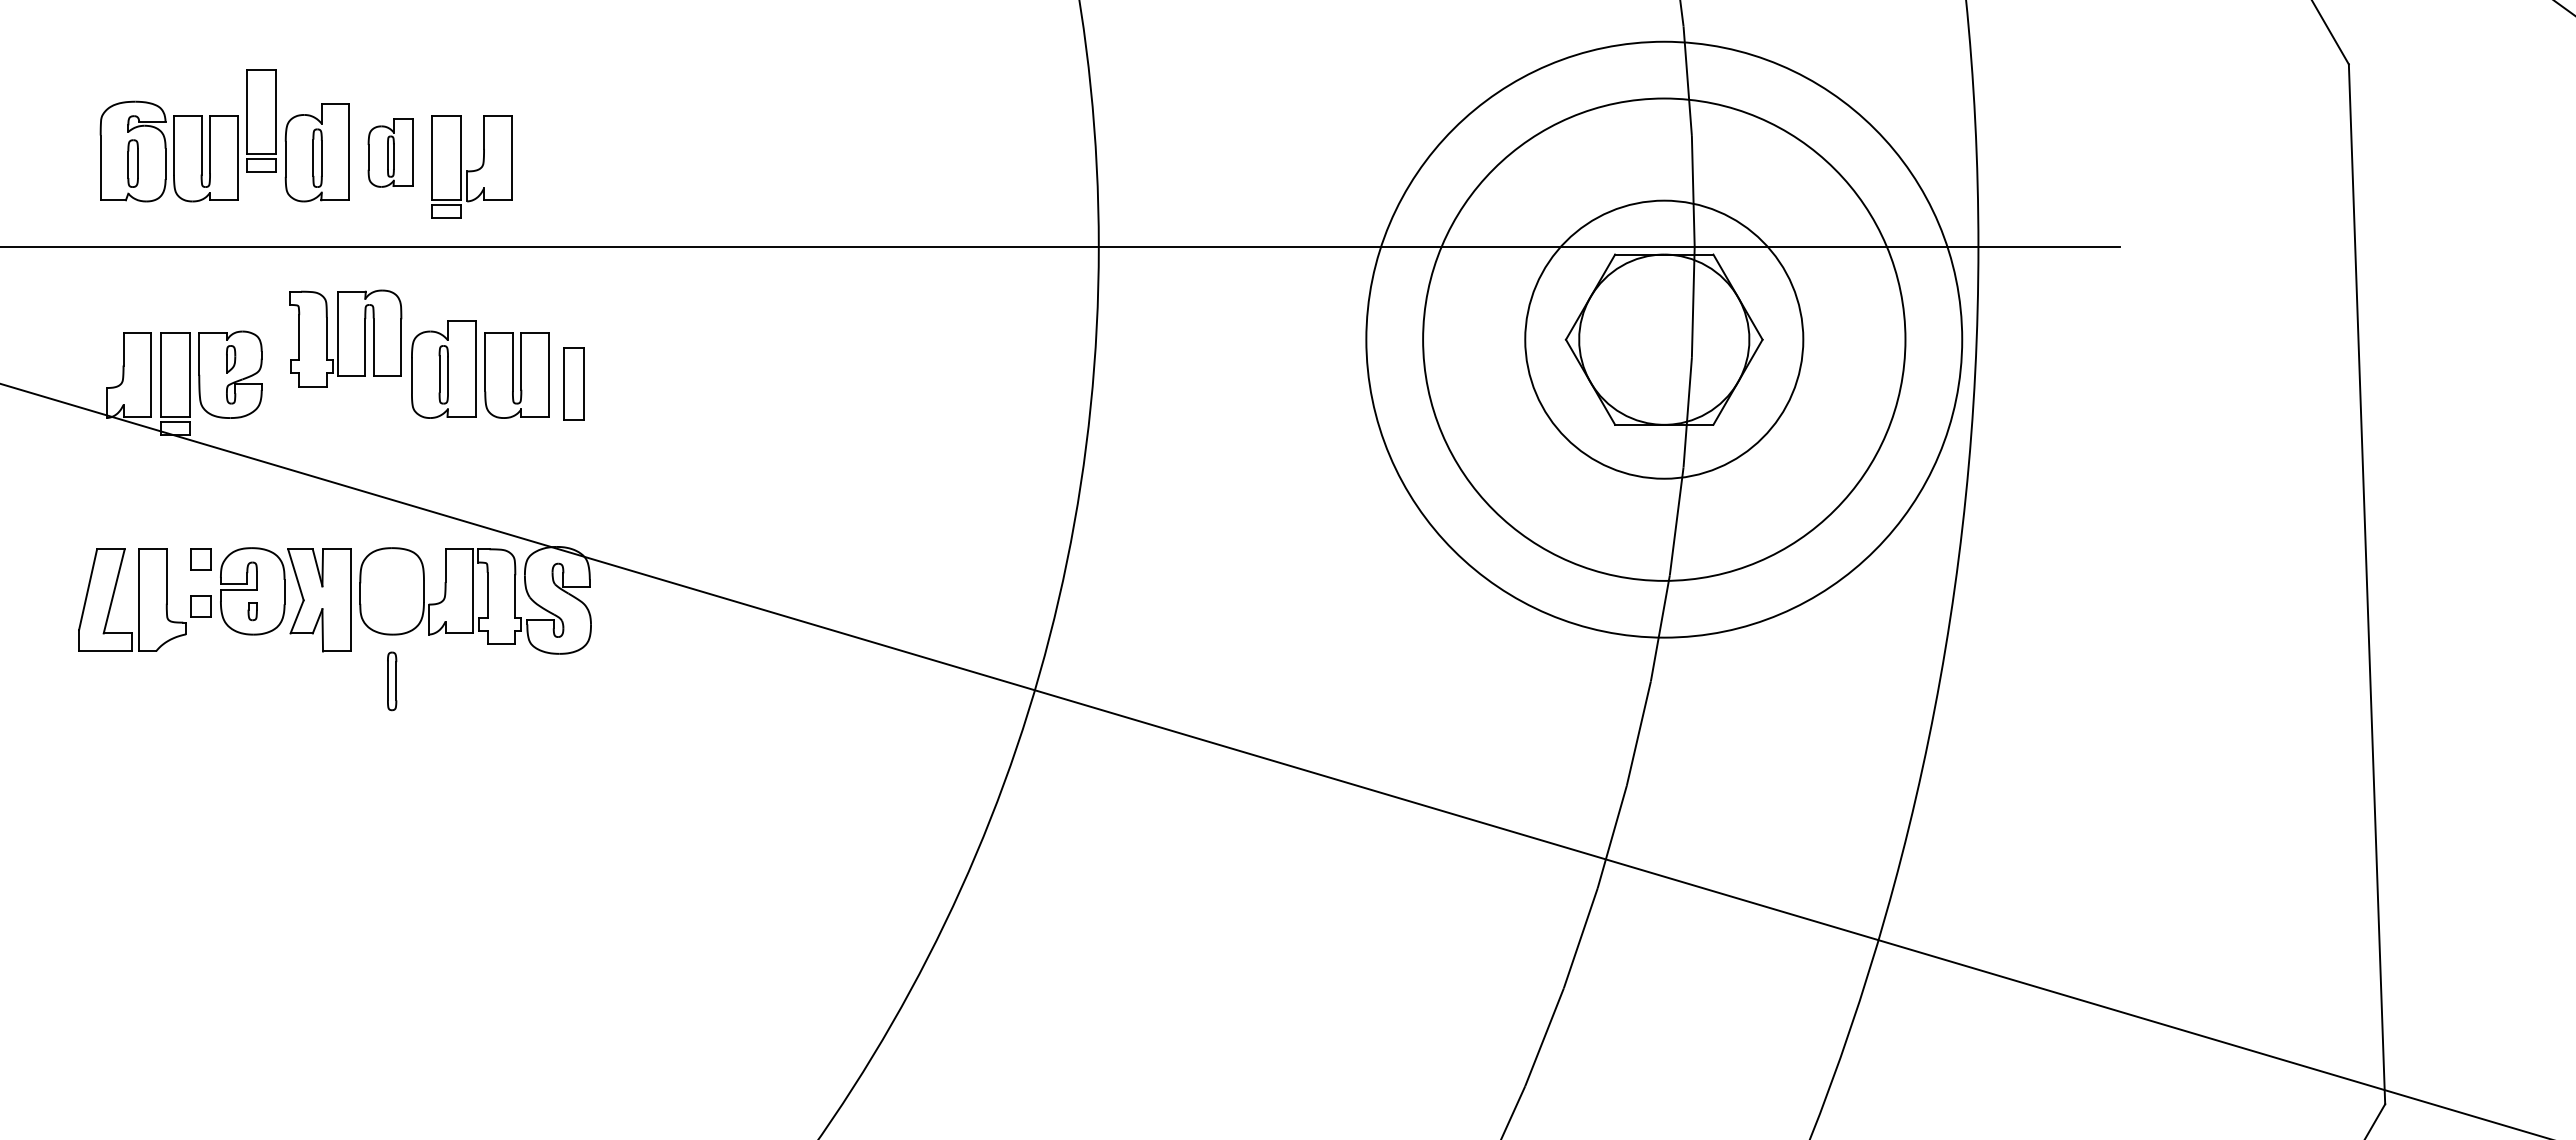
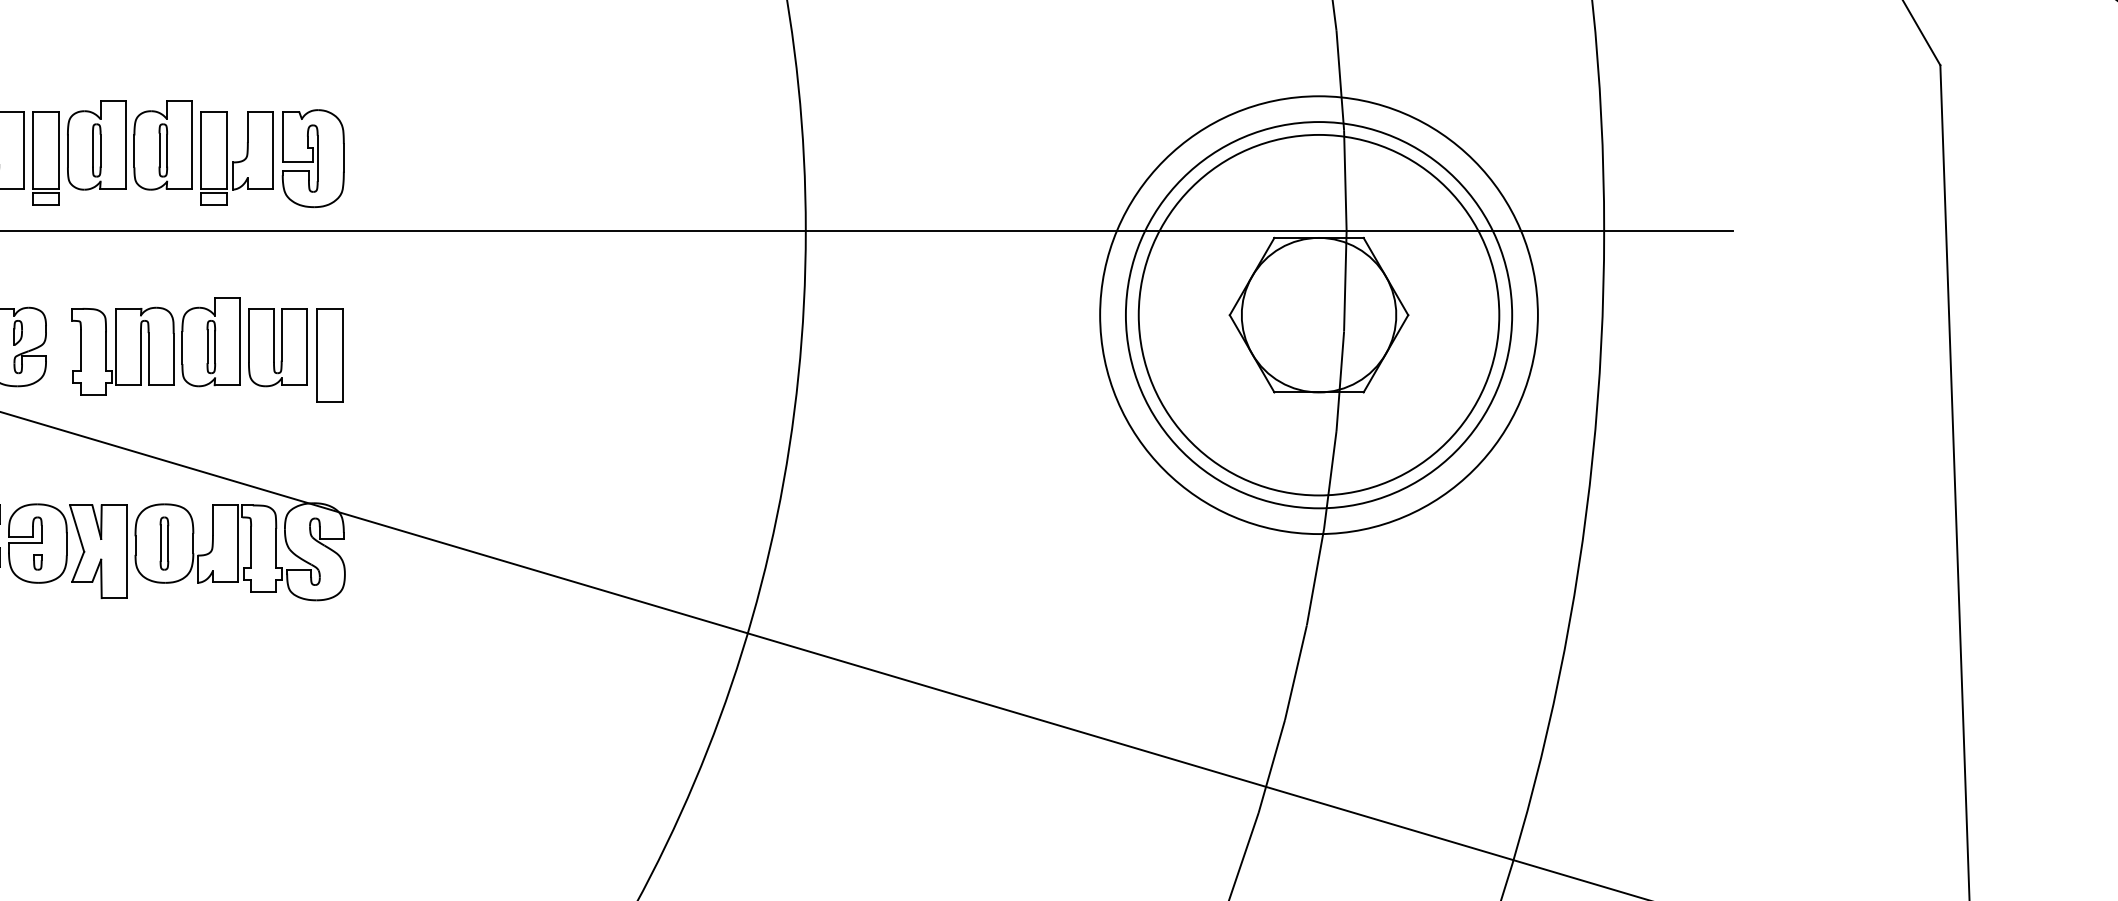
part: (261, 120) -> (45, 157), moved
part: (390, 152) -> (162, 145), size x1.43
part: (555, 166) -> (312, 157), added
part: (345, 338) -> (123, 351), moved
circle: (1663, 339) -> (1318, 314), size x1.43
circle: (1664, 339) -> (1319, 314), size x0.71
part: (574, 383) -> (329, 354), size x1.43
part: (392, 681) -> (164, 543), moved

